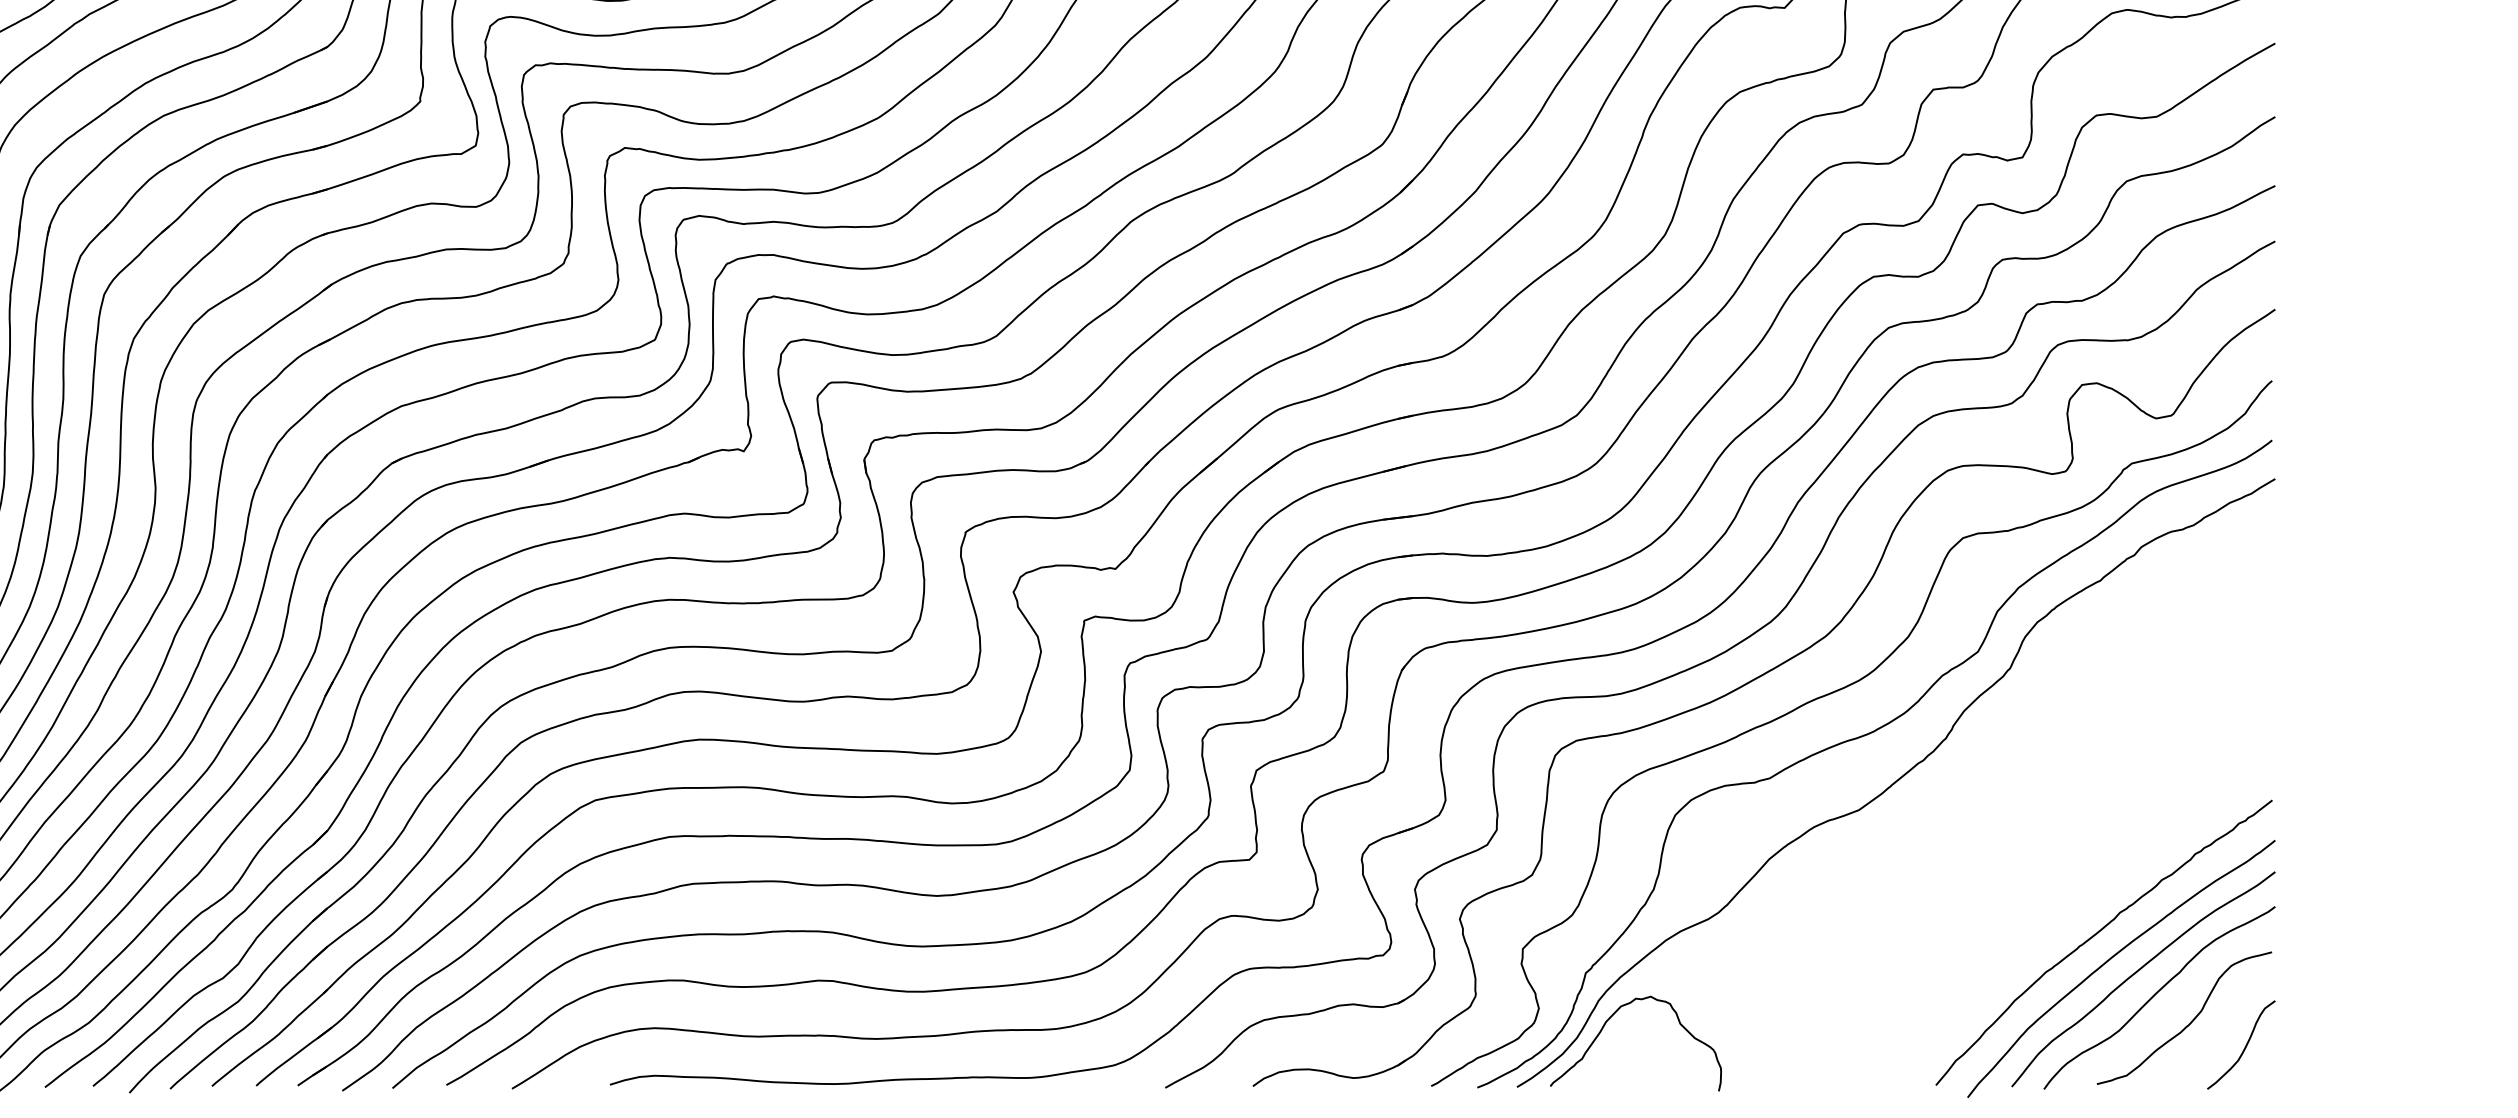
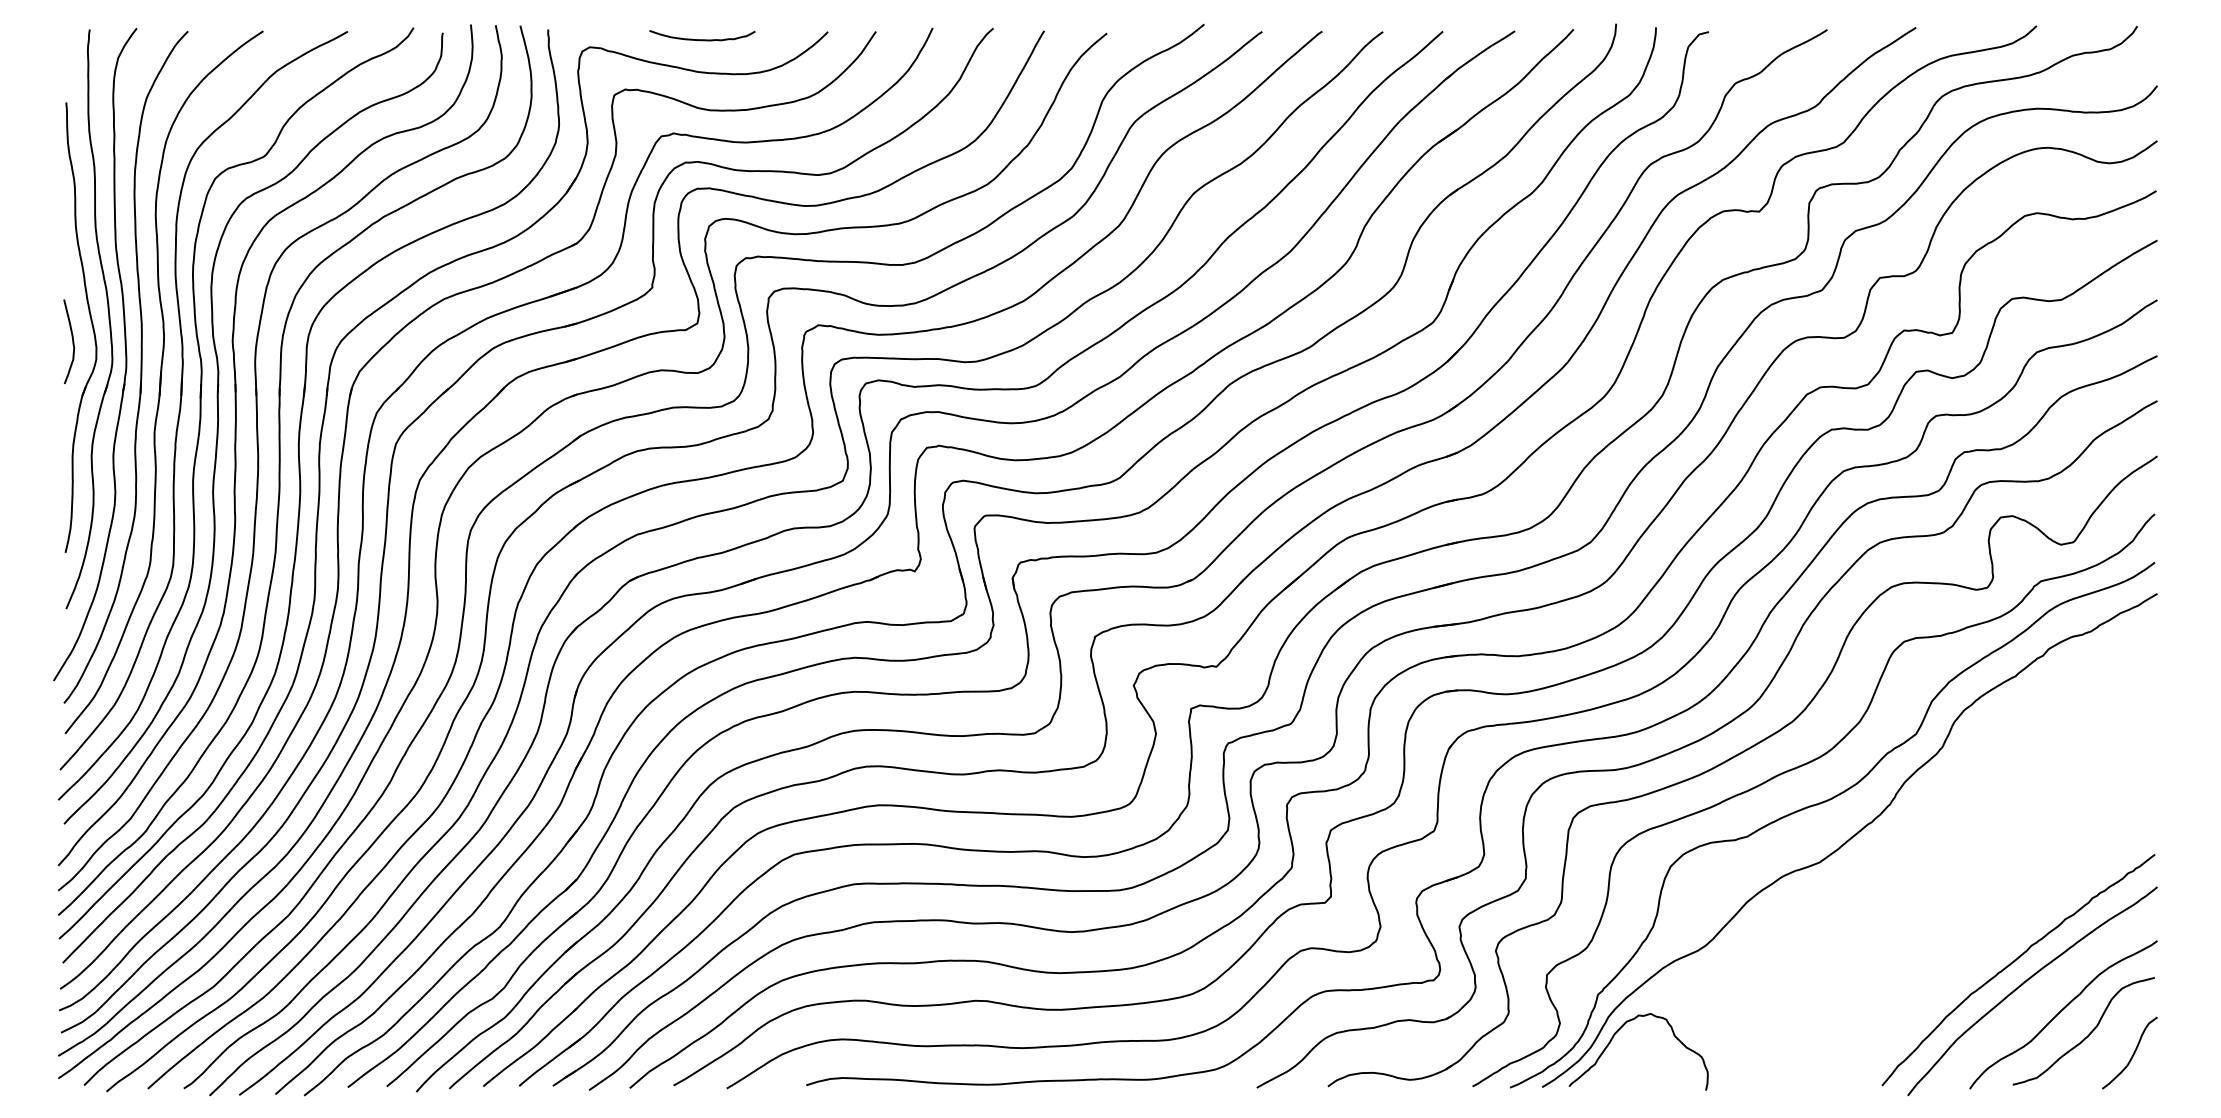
curve: (2137, 972) -> (2045, 994), removed

